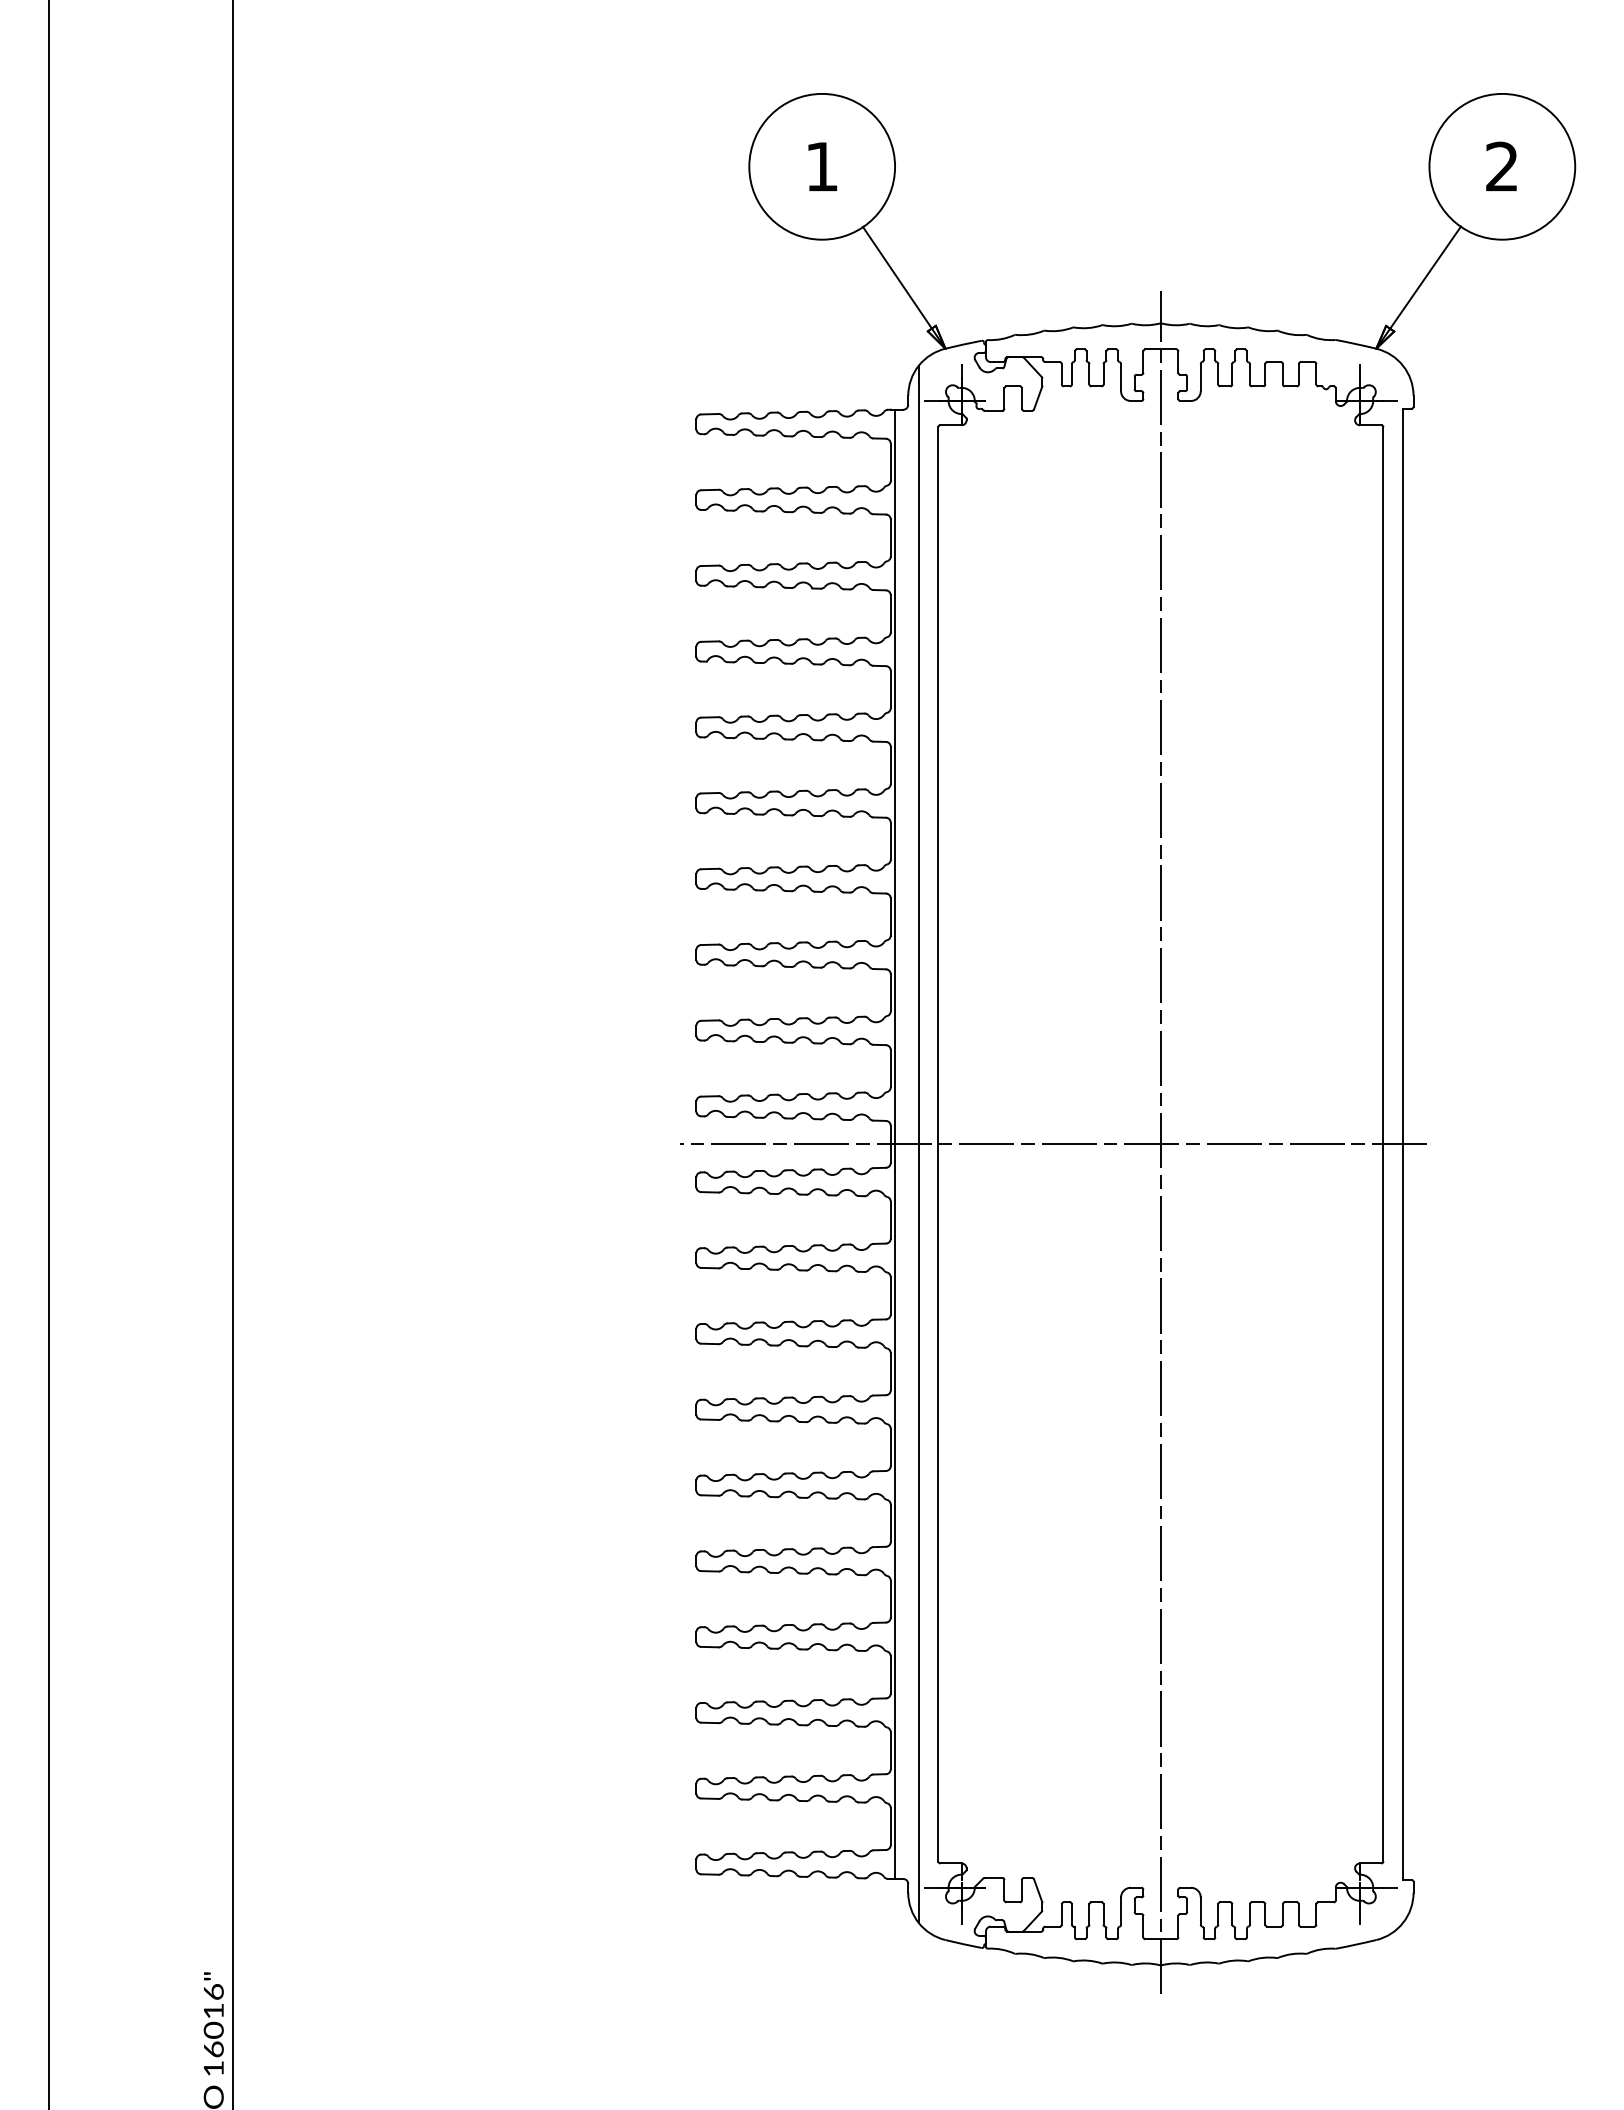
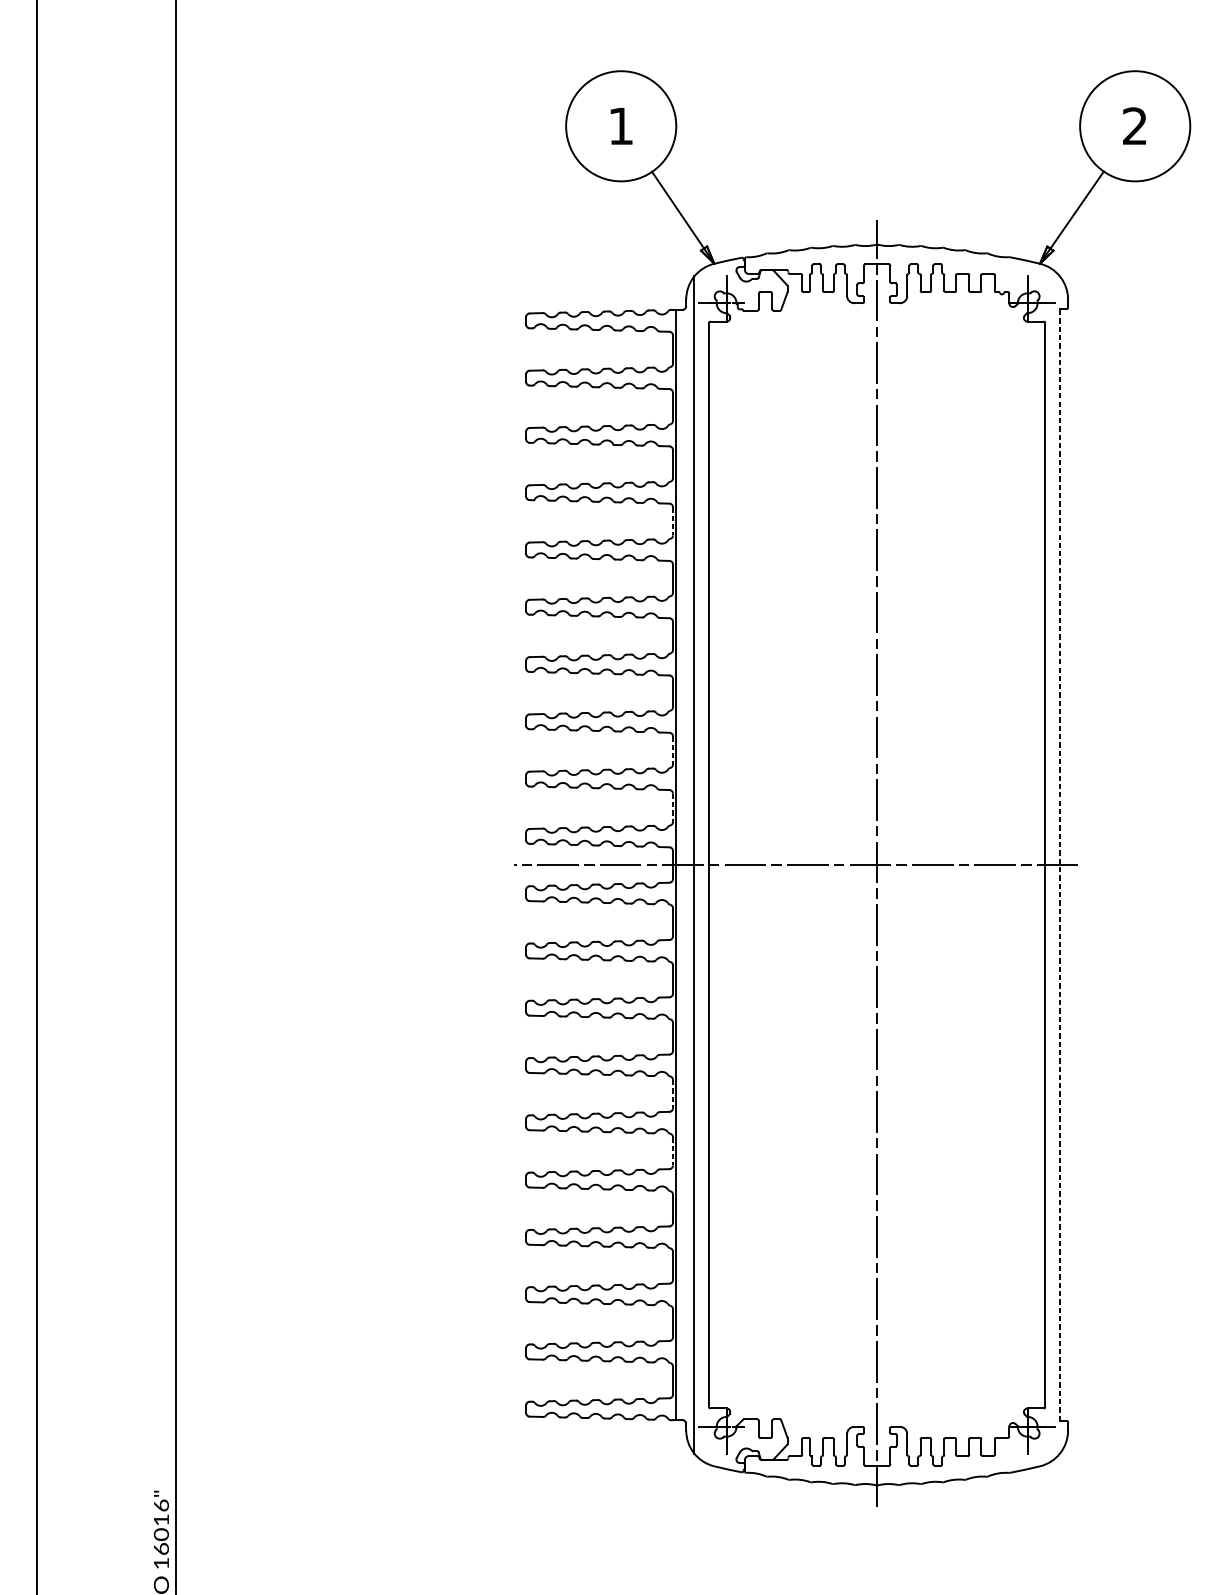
line: (890, 689) -> (672, 521), solid -> dashed
line: (890, 992) -> (672, 750), solid -> dashed
line: (890, 1068) -> (672, 807), solid -> dashed
line: (1402, 1144) -> (1059, 865), solid -> dashed
line: (890, 1447) -> (672, 1094), solid -> dashed
line: (890, 1523) -> (672, 1151), solid -> dashed

